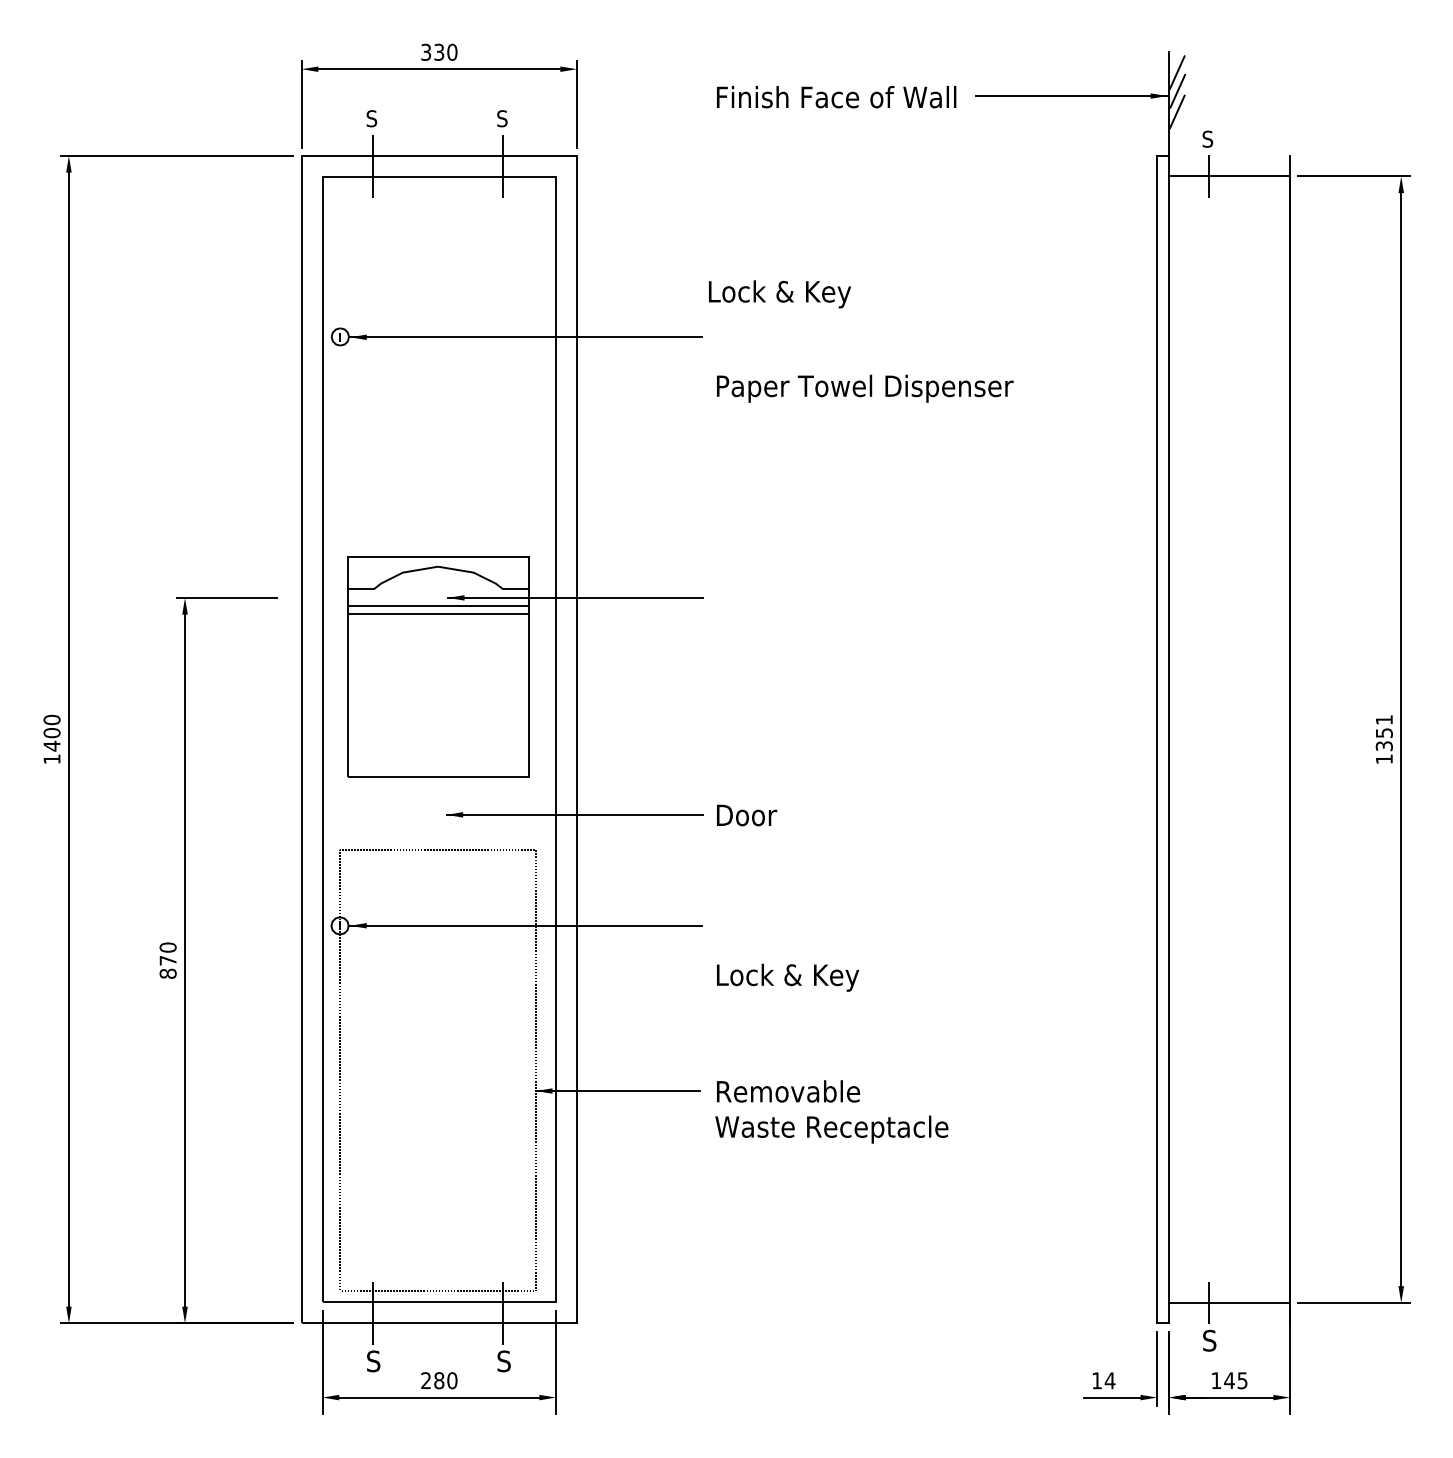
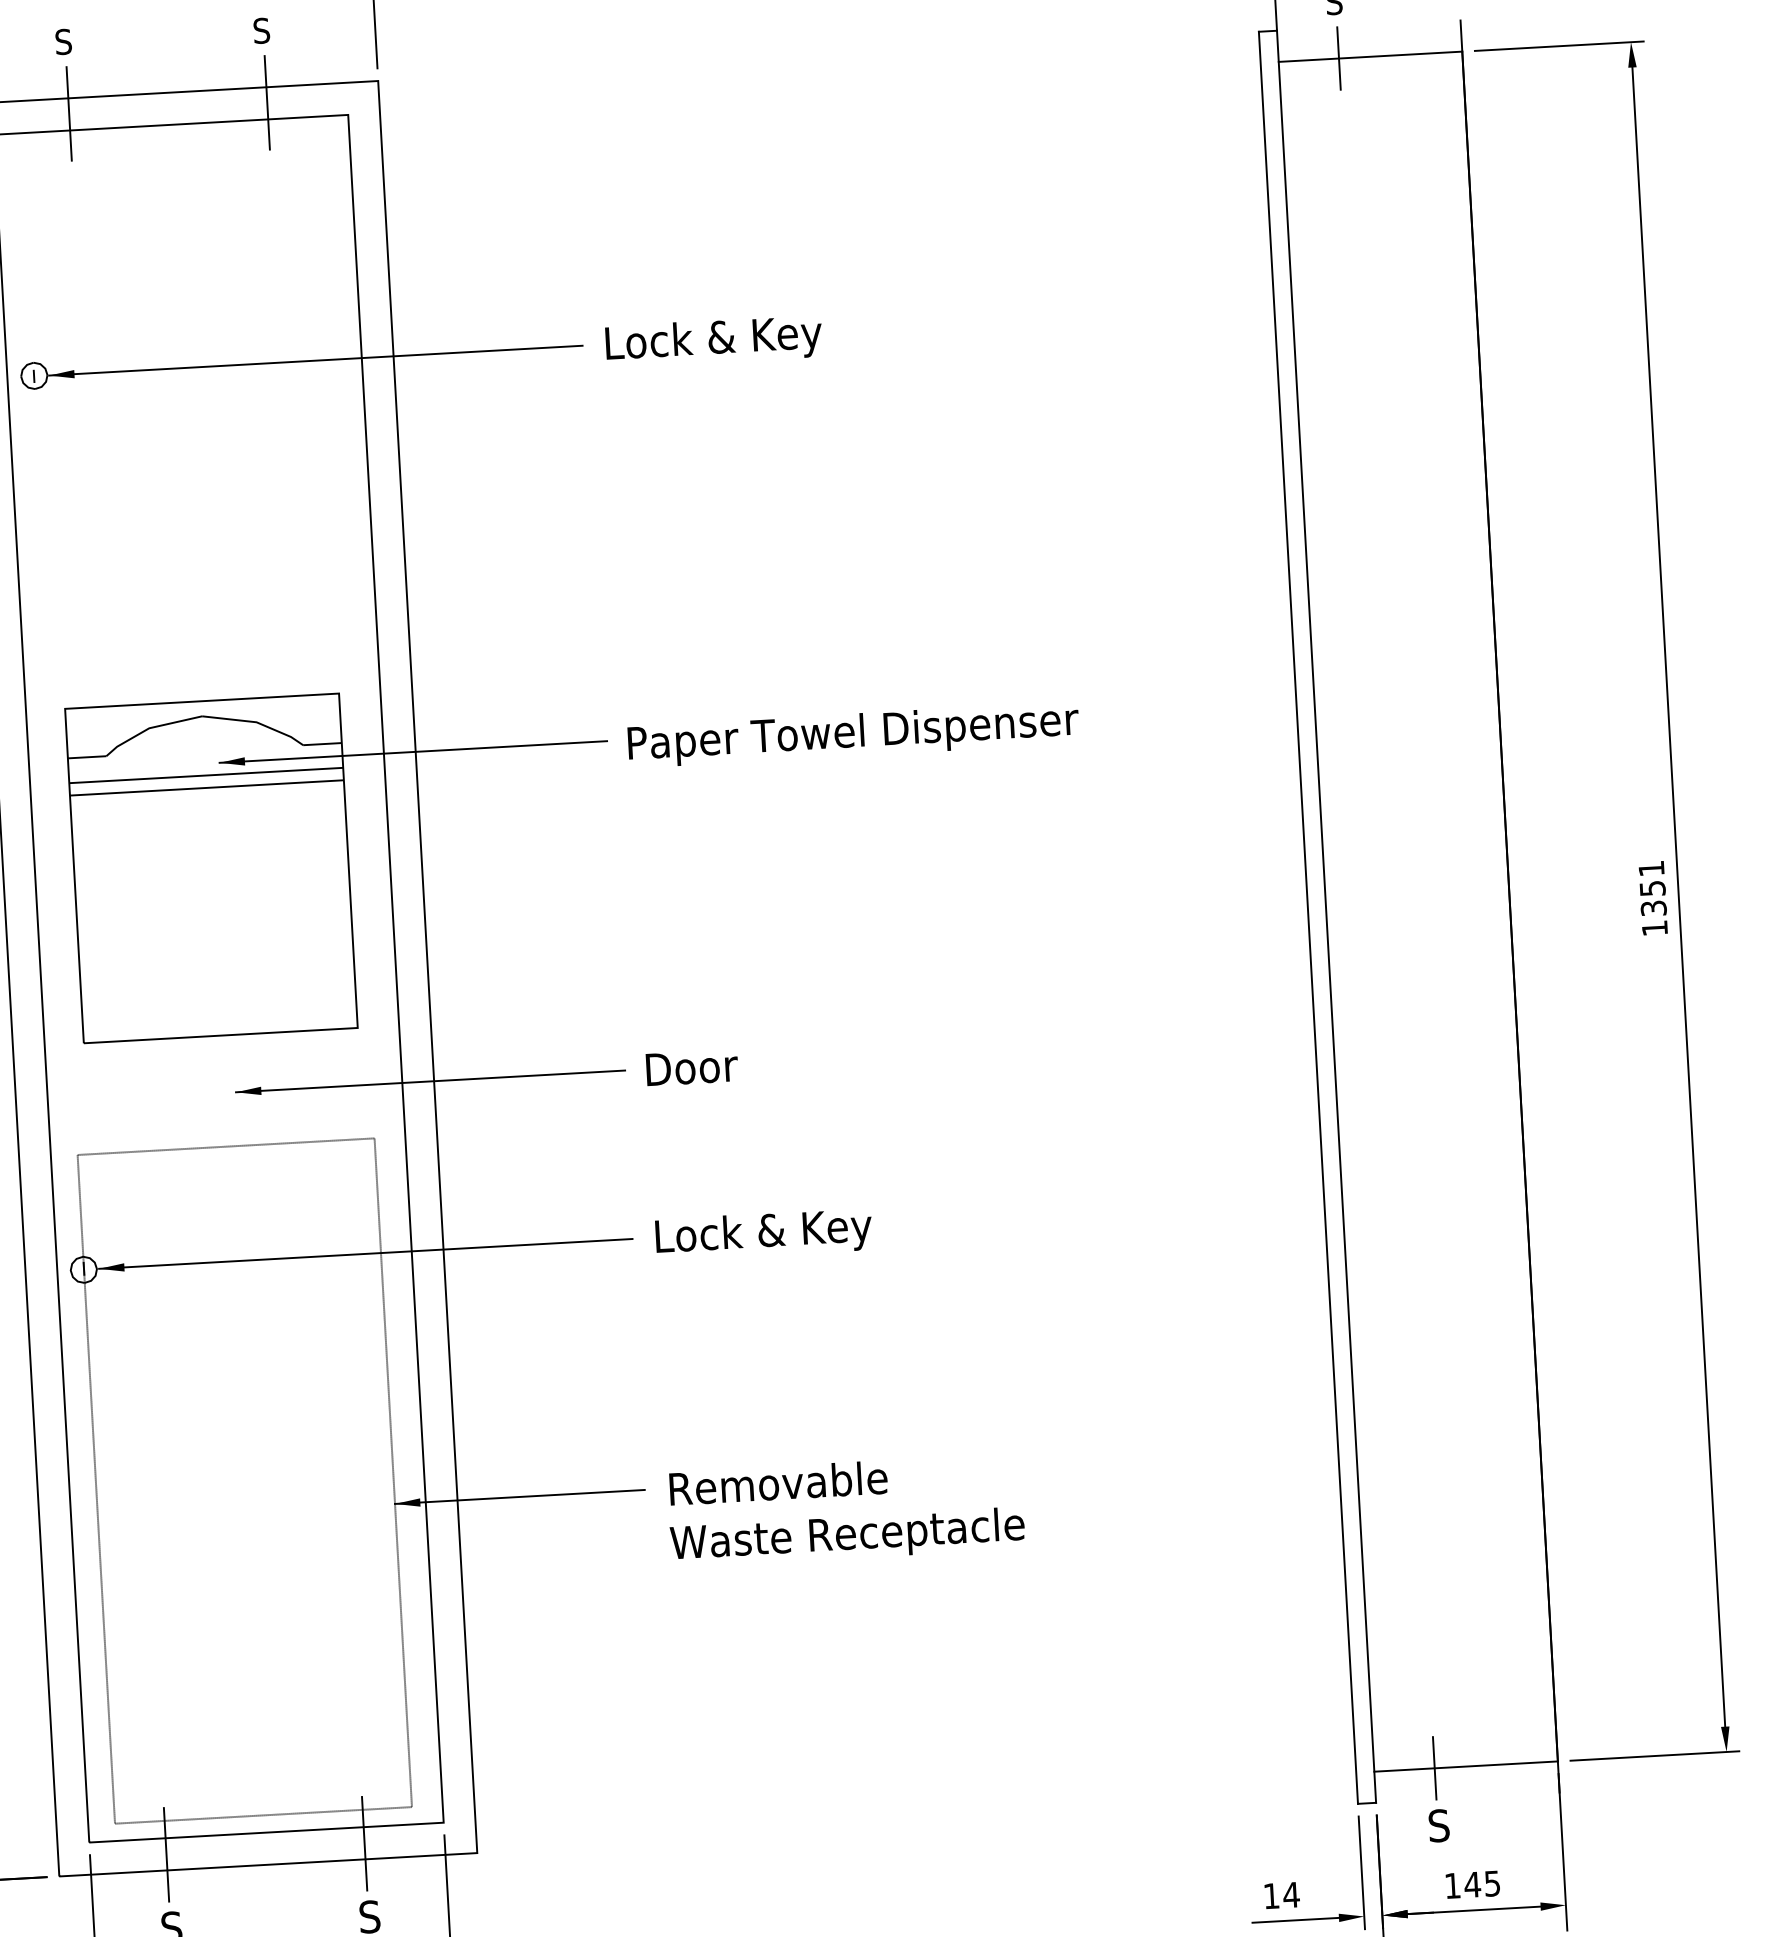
text: (780, 294) -> (714, 341), moved
text: (865, 388) -> (853, 734), moved
text: (788, 977) -> (764, 1234), moved

